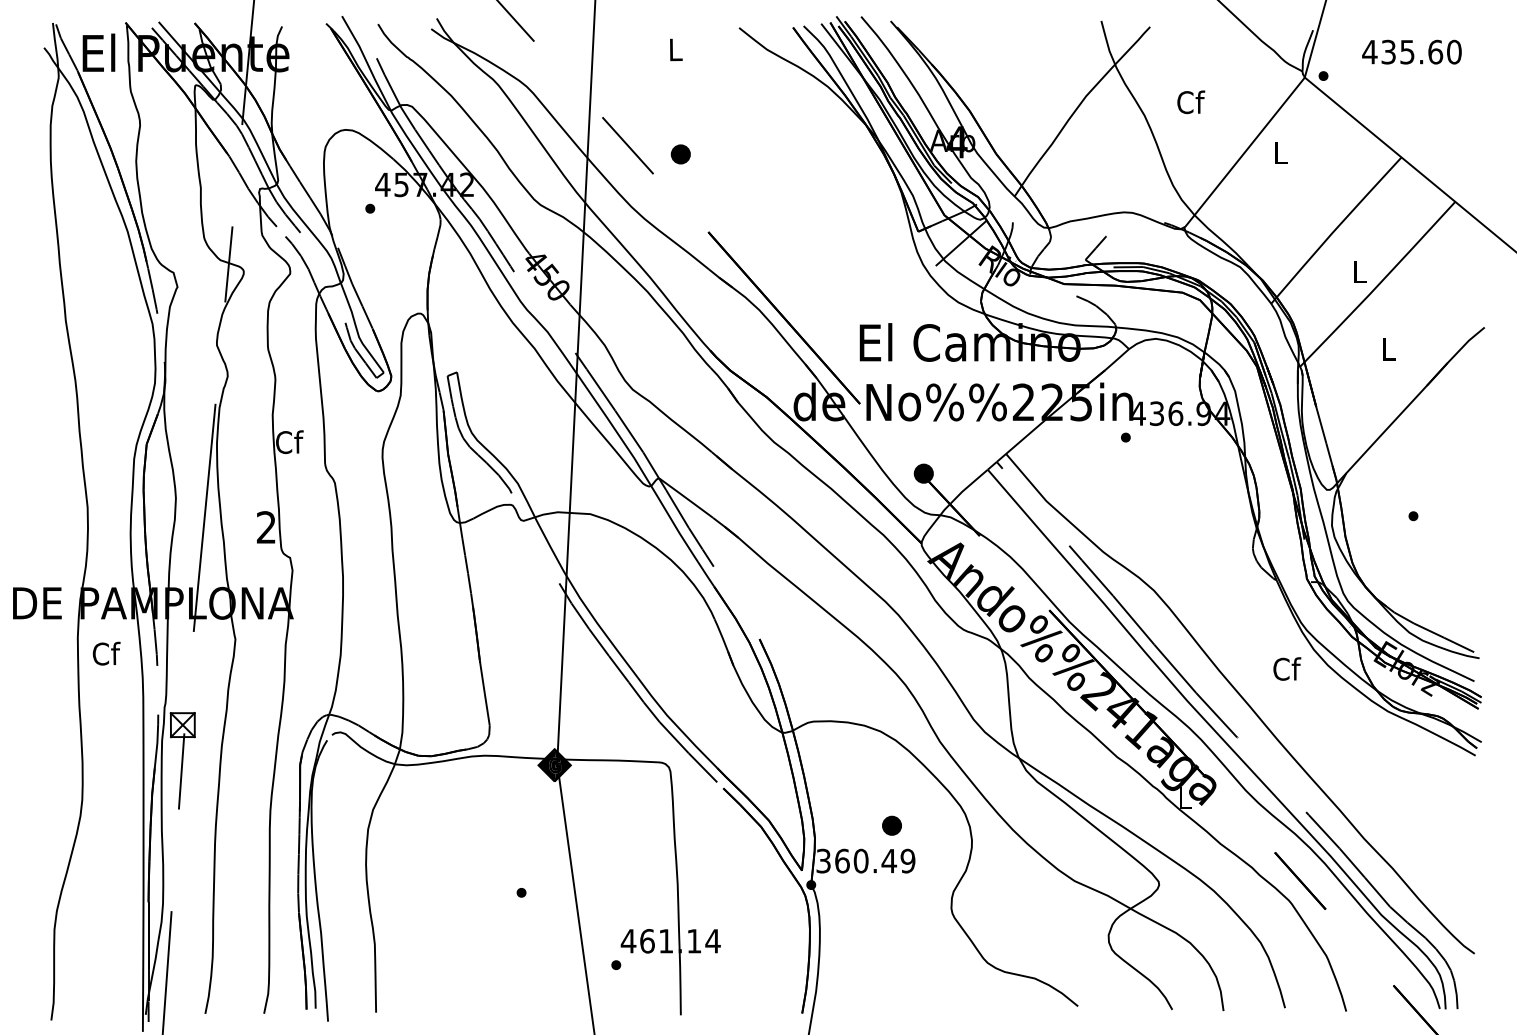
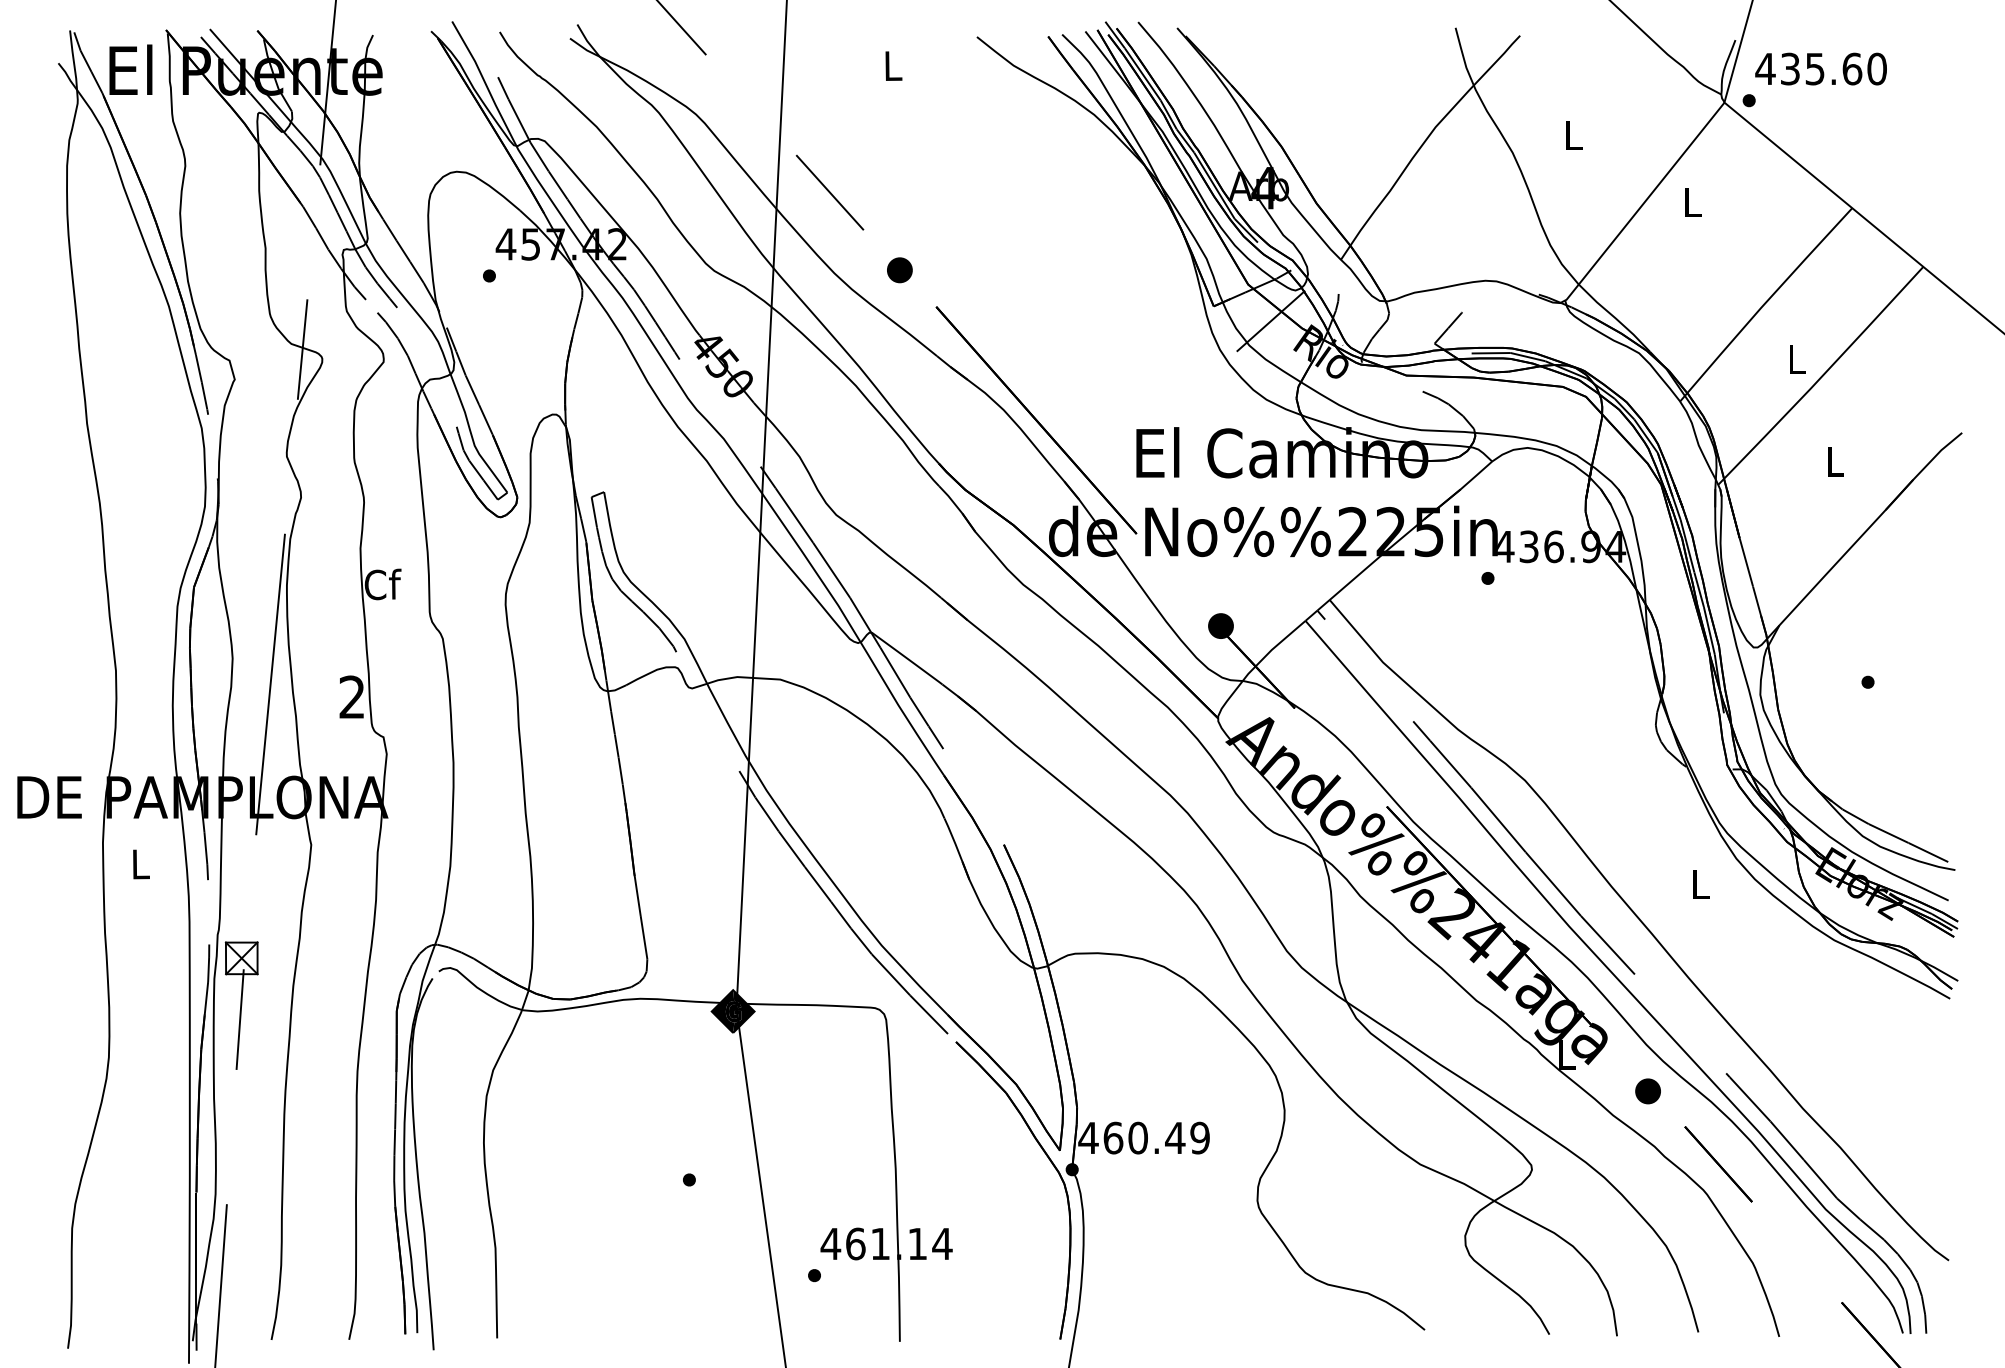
text: (1411, 51) -> (1820, 68), moved
text: (1191, 102) -> (1574, 135), Cf -> L
part: (680, 154) -> (899, 270), moved
text: (106, 653) -> (140, 863), Cf -> L
text: (1287, 668) -> (1701, 883), Cf -> L
part: (891, 825) -> (1647, 1091), moved
text: (823, 860) -> (1088, 1137), 360.49 -> 460.49

